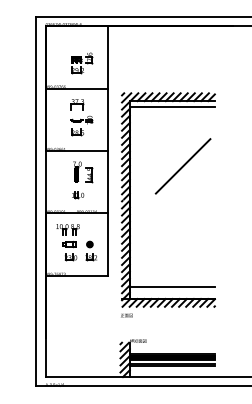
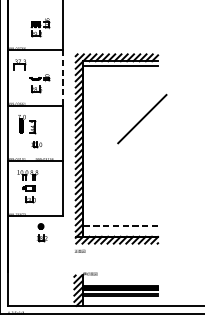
part: (77, 104) -> (20, 64), moved
line: (107, 120) -> (62, 78), solid -> dashed
line: (182, 166) -> (141, 119), moved
part: (83, 172) -> (27, 124), moved
part: (90, 250) -> (41, 231), moved
line: (172, 287) -> (120, 226), solid -> dashed

